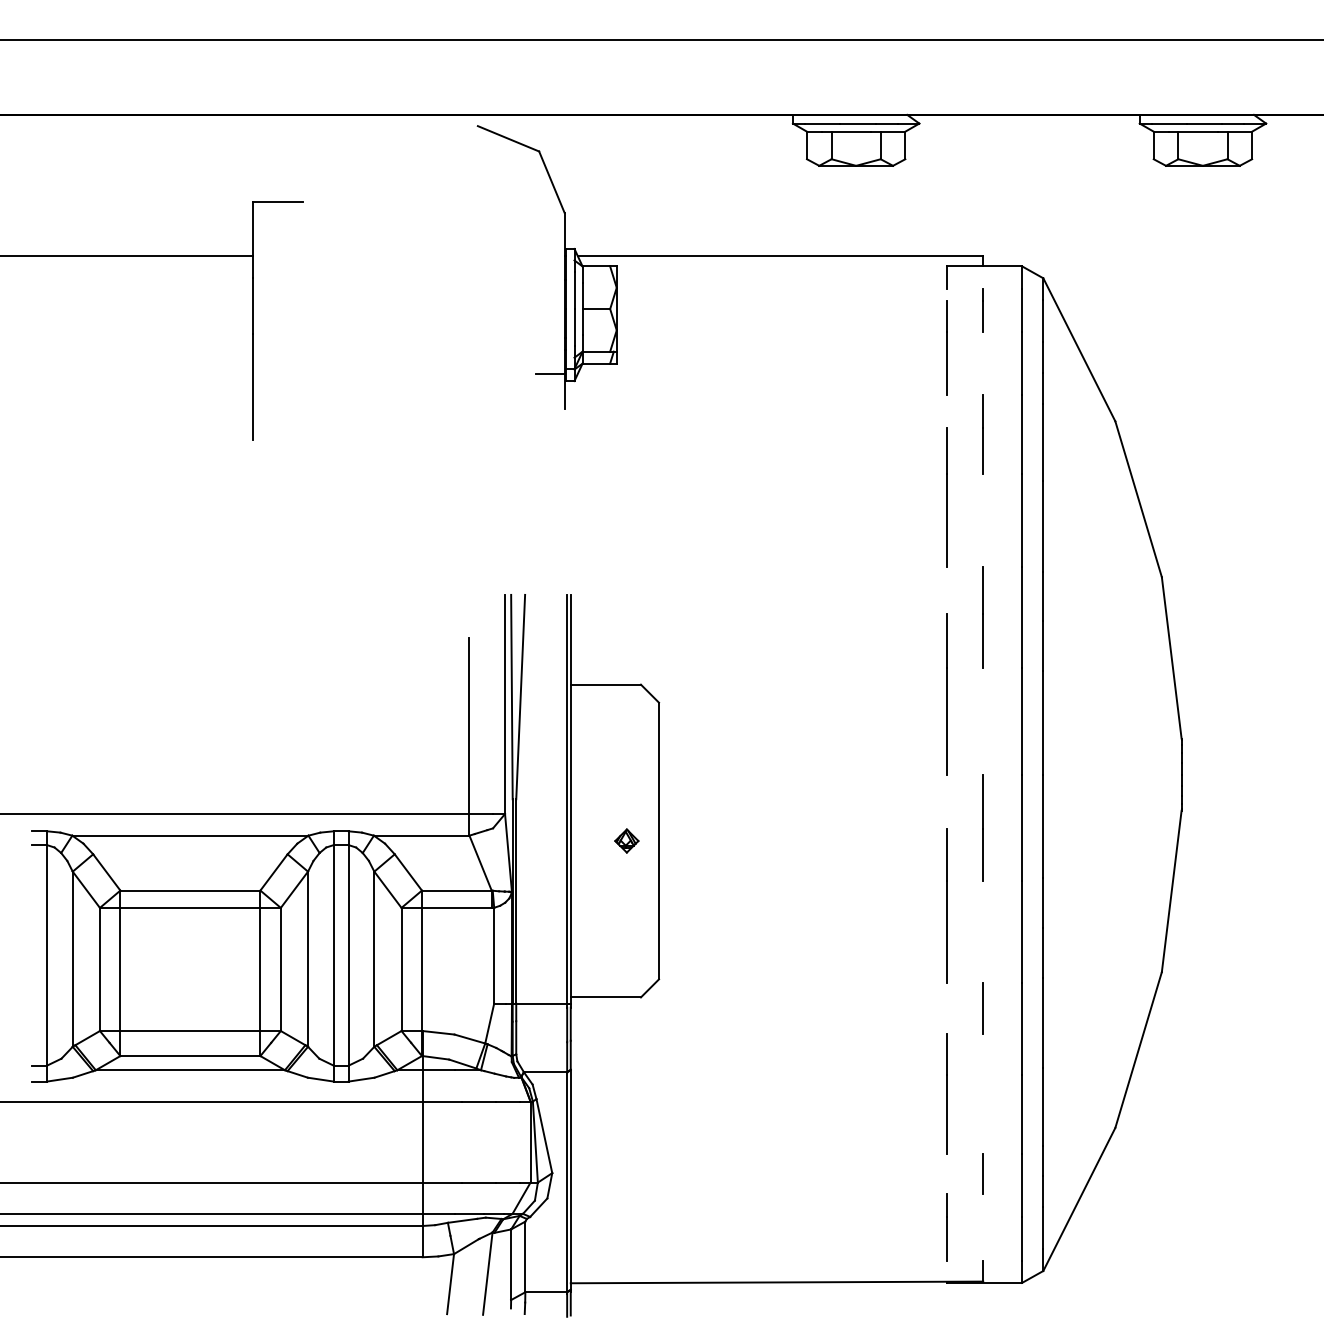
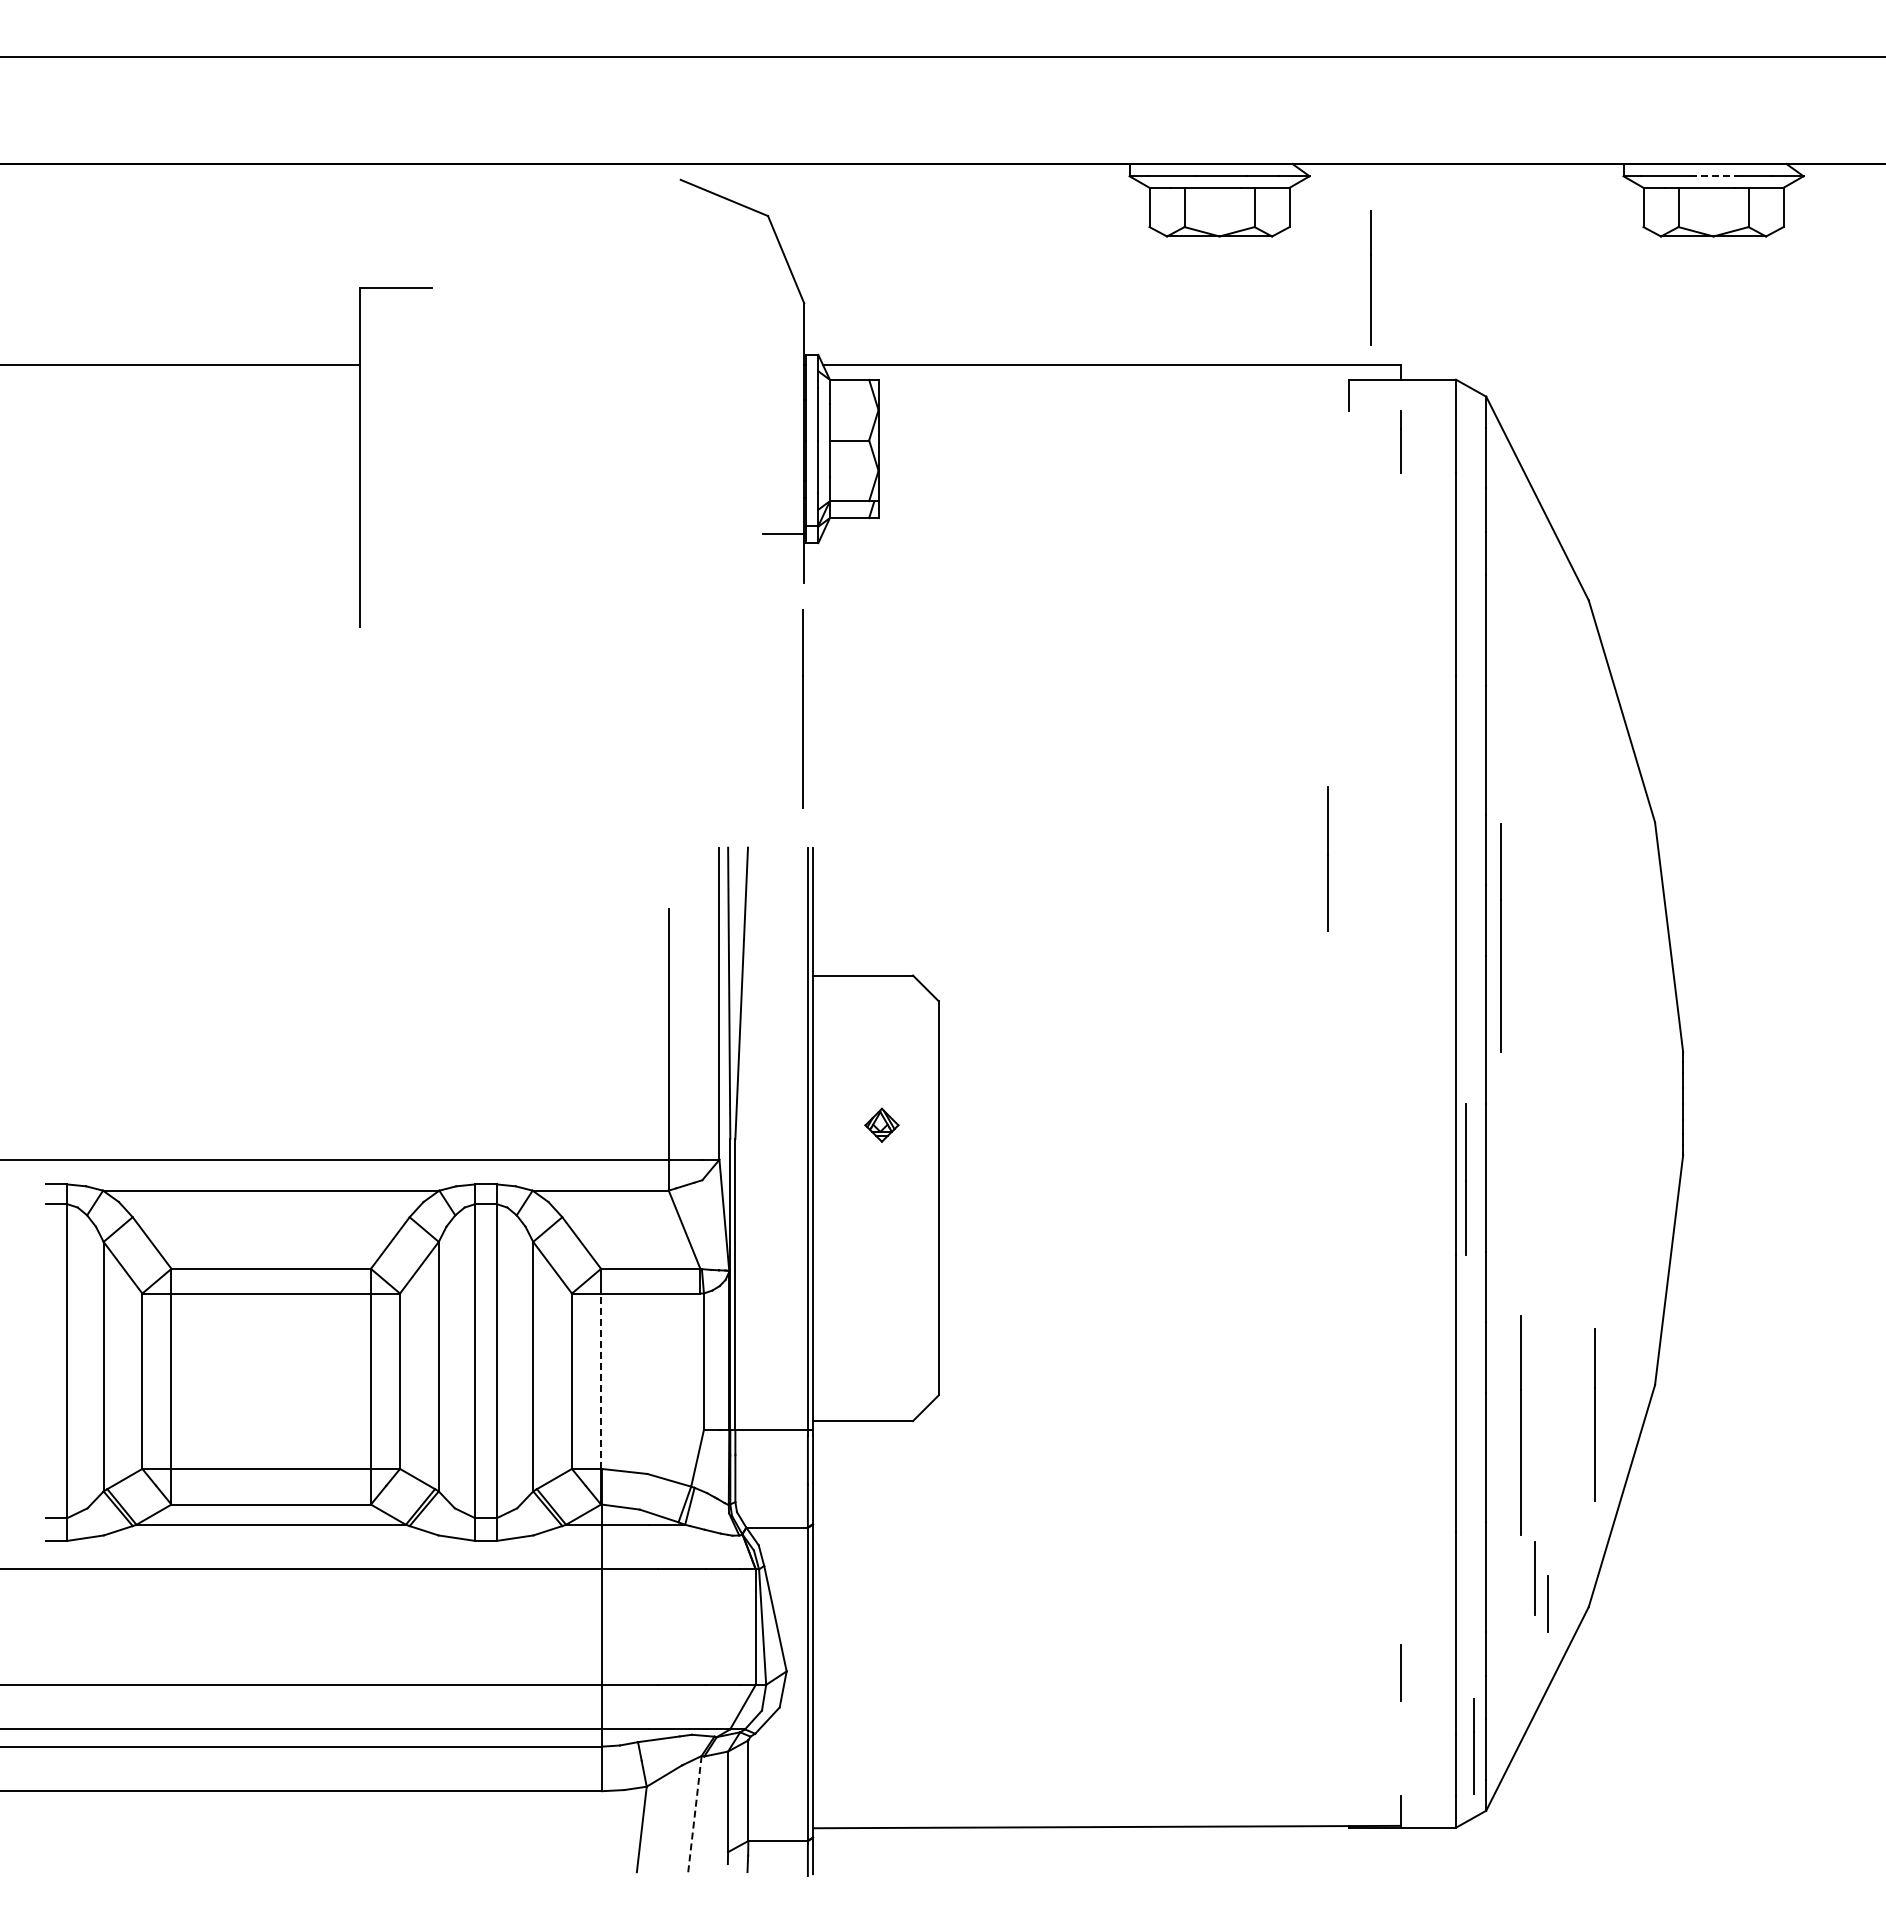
line: (1204, 123) -> (1715, 176), solid -> dashed
line: (946, 347) -> (1370, 277), moved
line: (983, 434) -> (1400, 619), removed
line: (946, 497) -> (802, 708), moved
line: (983, 617) -> (1327, 858), moved
line: (946, 694) -> (1500, 937), moved
line: (983, 827) -> (1465, 1179), moved
part: (626, 840) -> (881, 1124), moved
line: (946, 905) -> (1520, 1425), moved
line: (422, 969) -> (601, 1381), solid -> dashed
line: (983, 1008) -> (1534, 1578), moved
line: (946, 1093) -> (1594, 1414), moved
line: (1086, 1125) -> (1547, 1603), added
line: (946, 1227) -> (1473, 1746), moved
line: (487, 1273) -> (694, 1814), solid -> dashed

